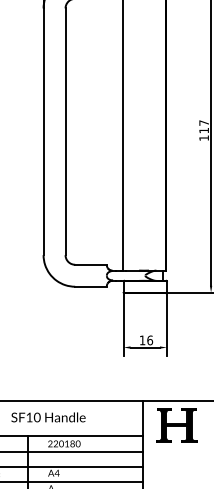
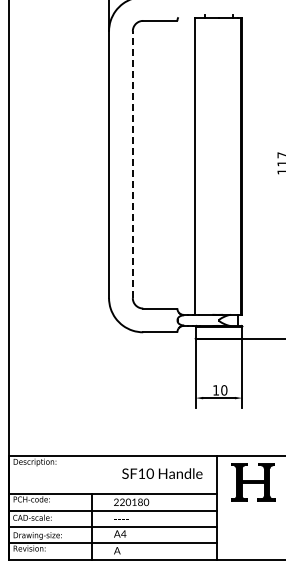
line: (65, 131) -> (132, 164), solid -> dashed
text: (150, 340) -> (224, 390), 16 -> 10
text: (48, 417) -> (162, 473), moved

